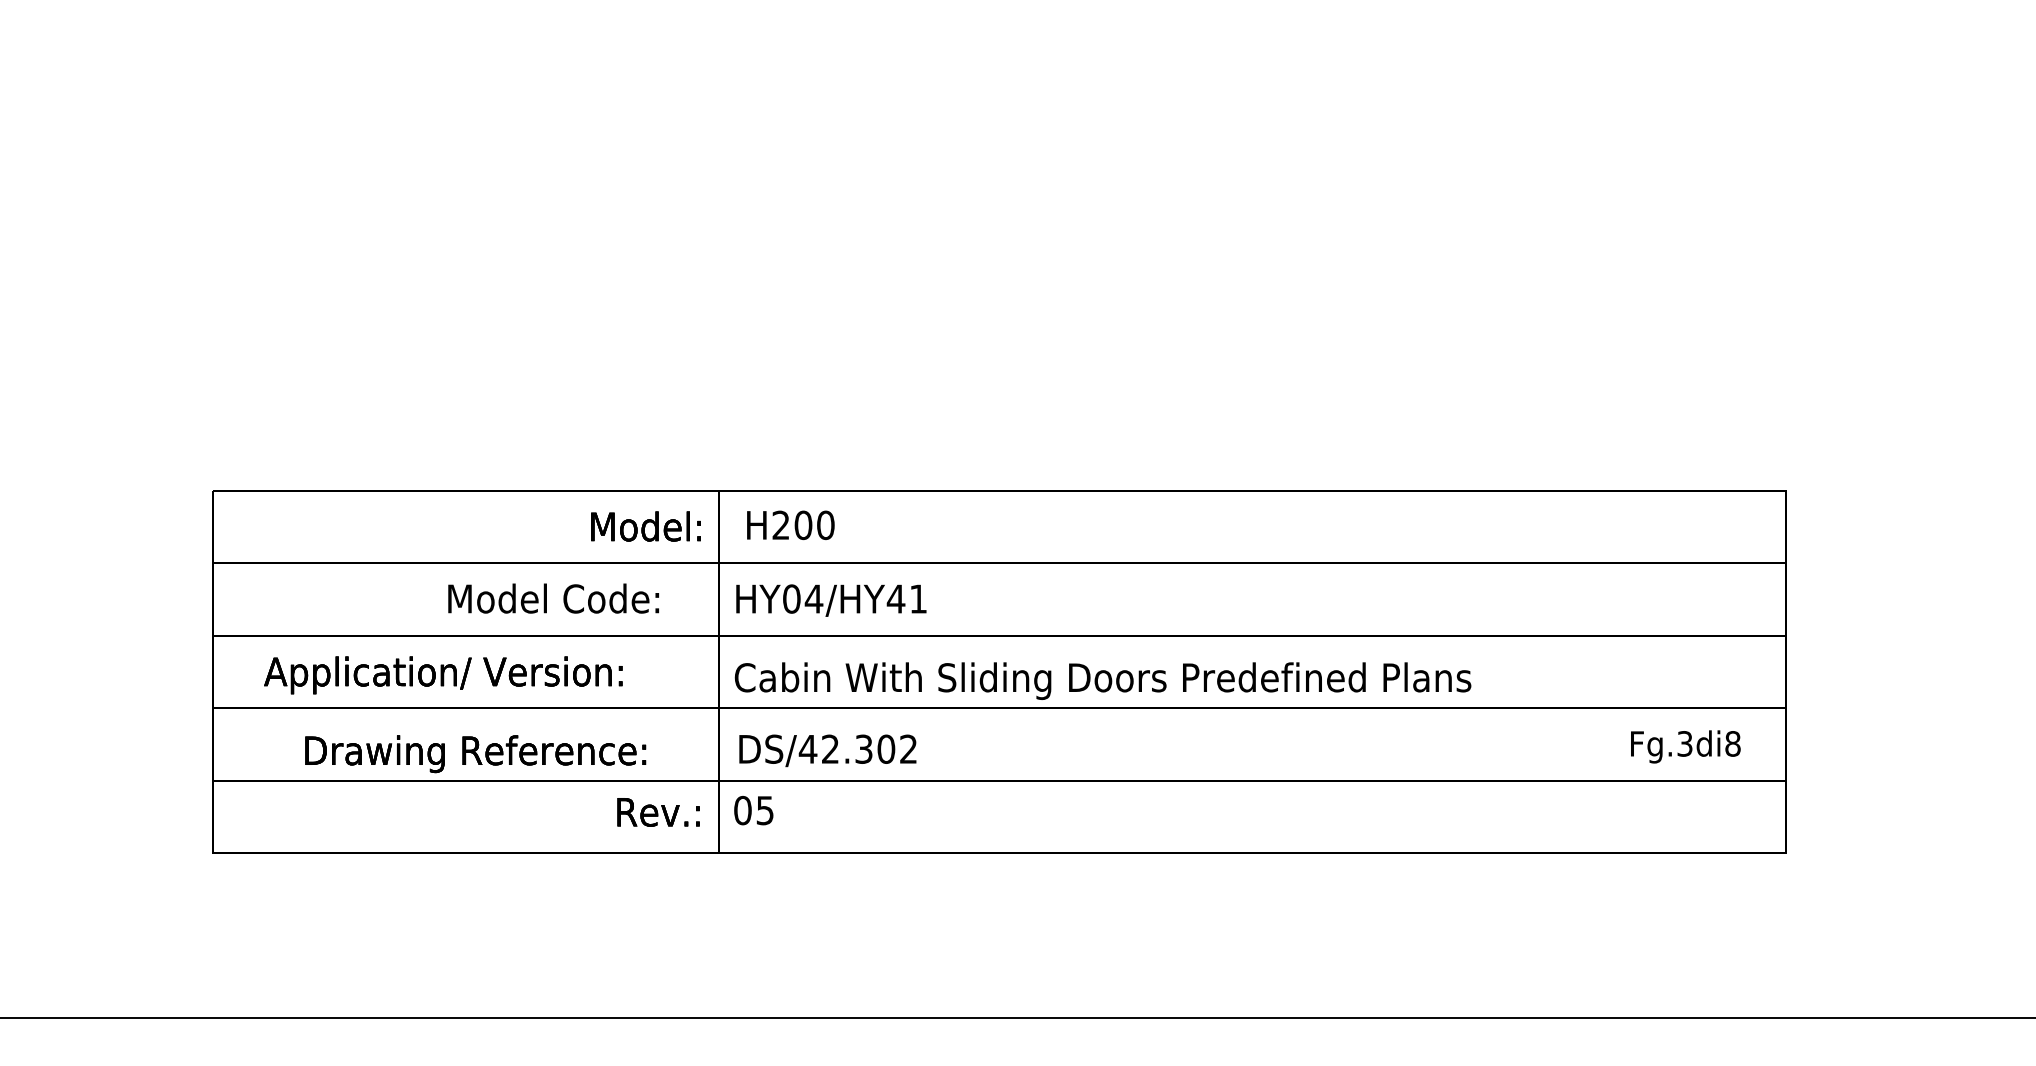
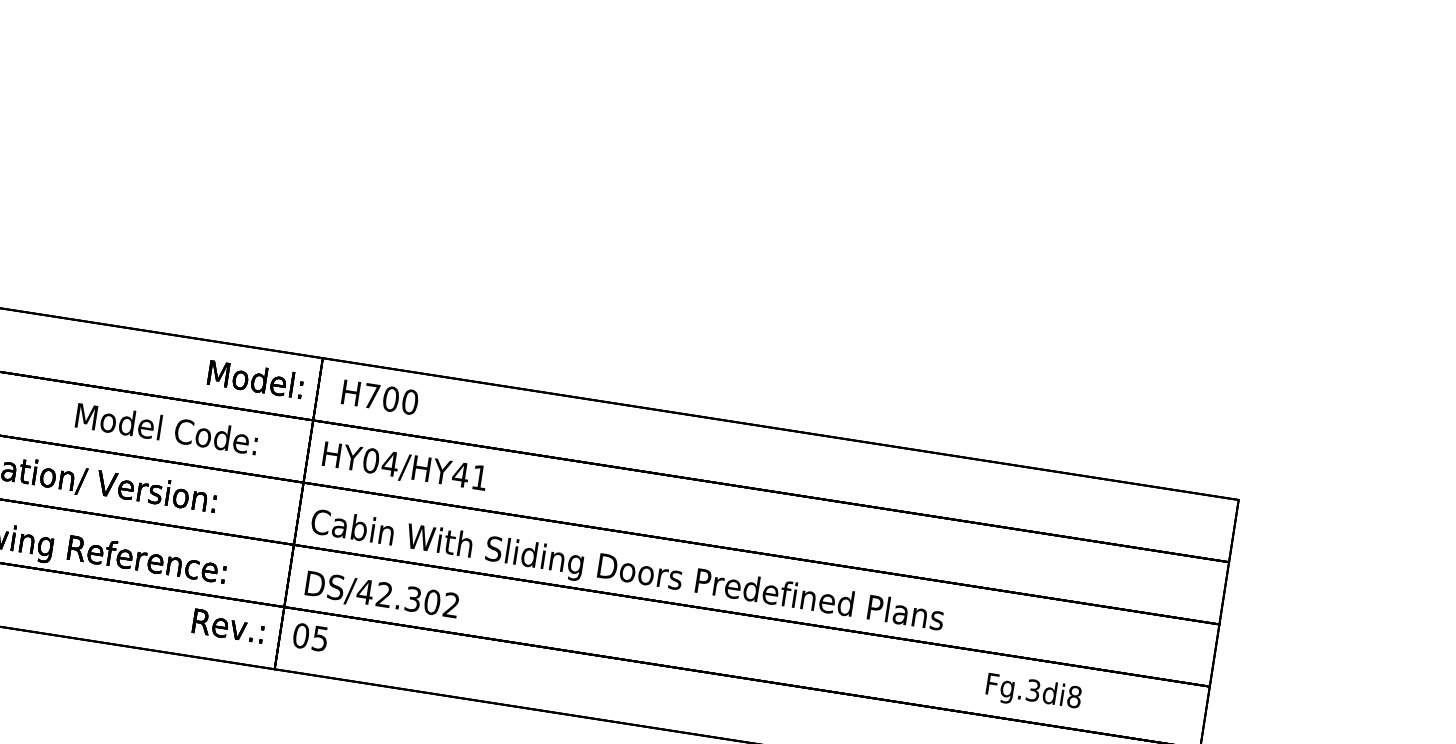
text: (780, 524) -> (371, 395), H200 -> H700
text: (1685, 746) -> (1033, 692), moved

